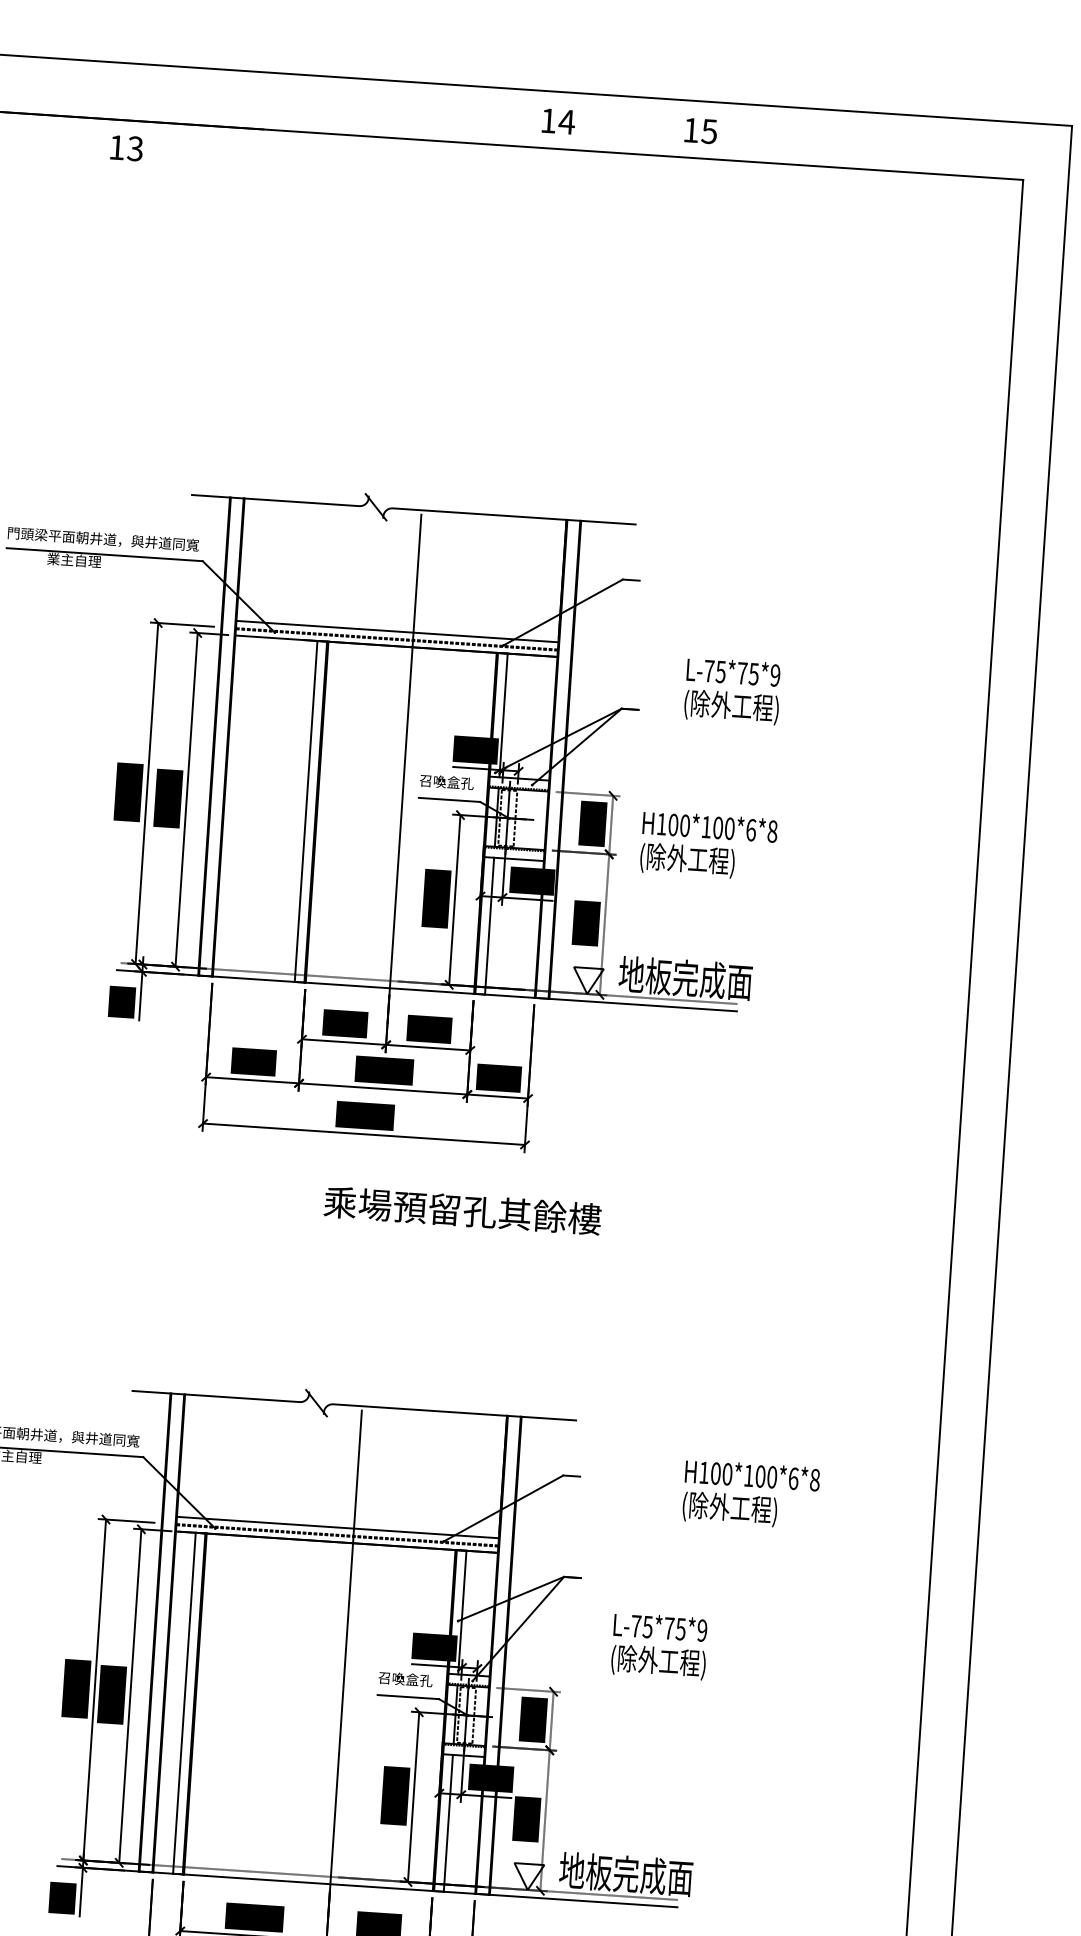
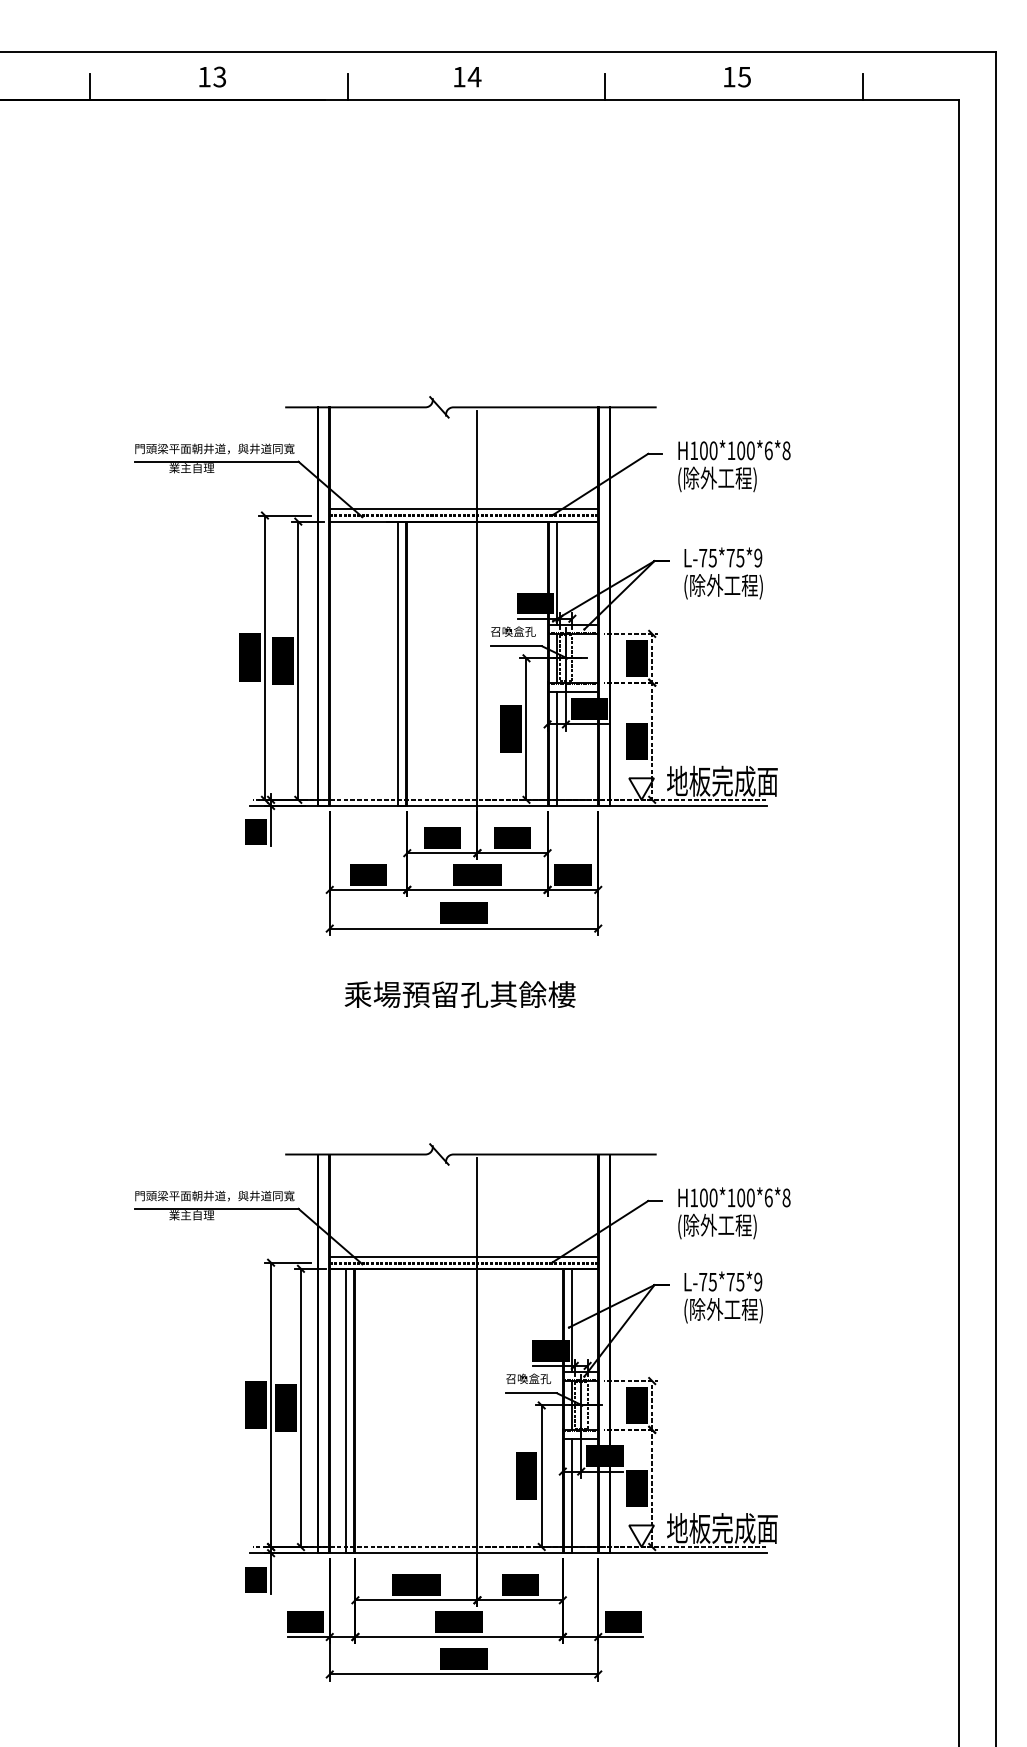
line: (291, 115) -> (347, 86), added
text: (558, 122) -> (467, 77), moved
text: (701, 131) -> (737, 77), moved
line: (600, 135) -> (605, 86), added
text: (126, 147) -> (212, 76), moved
line: (908, 156) -> (862, 86), added
text: (732, 691) -> (723, 573), moved
text: (708, 846) -> (734, 466), moved
text: (461, 1210) -> (459, 994), moved
text: (751, 1494) -> (734, 1213), moved
text: (659, 1646) -> (723, 1297), moved

